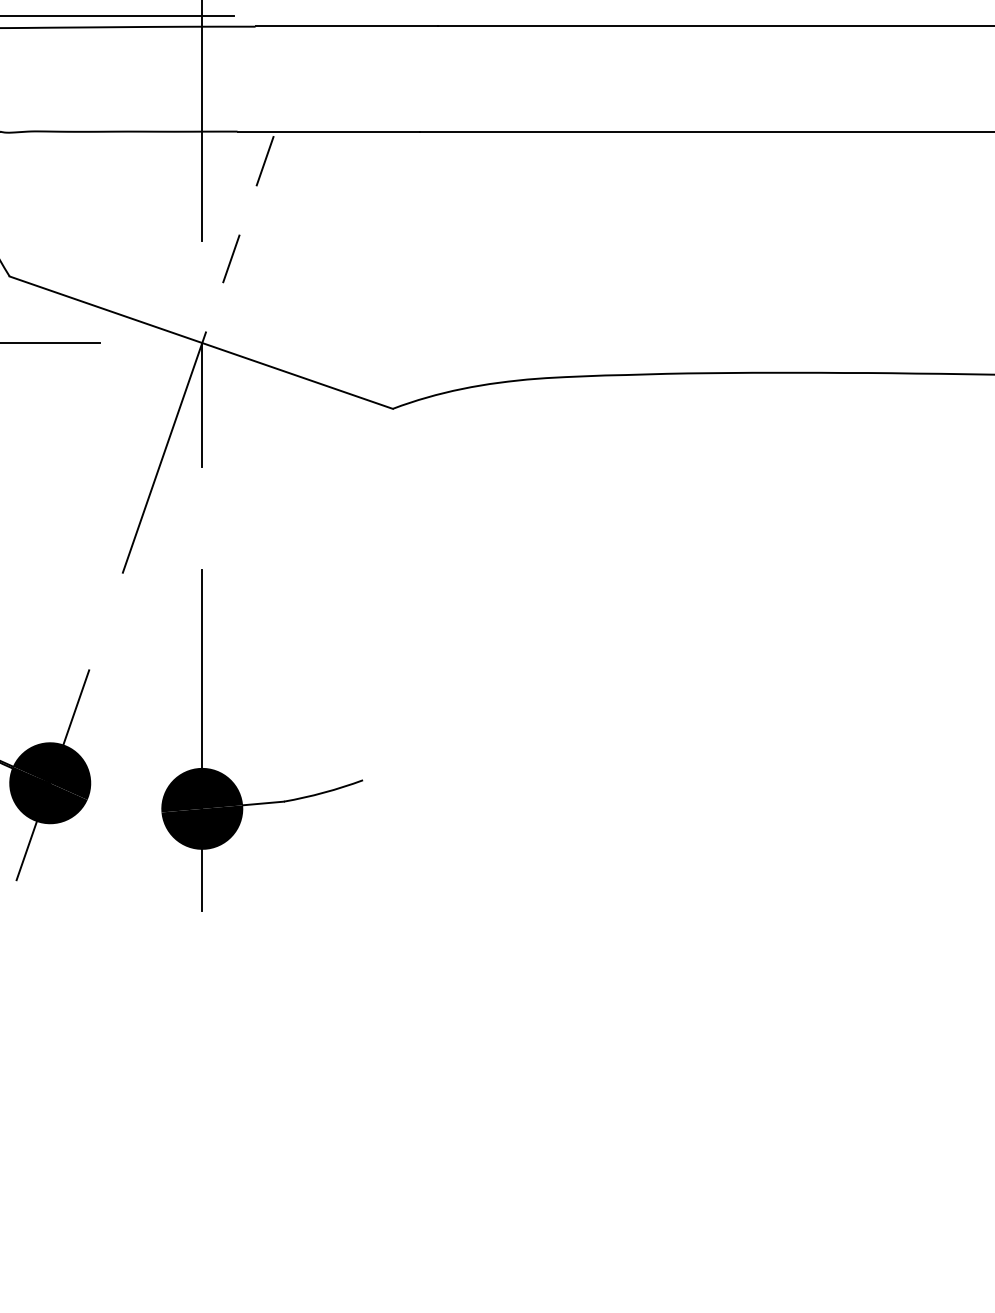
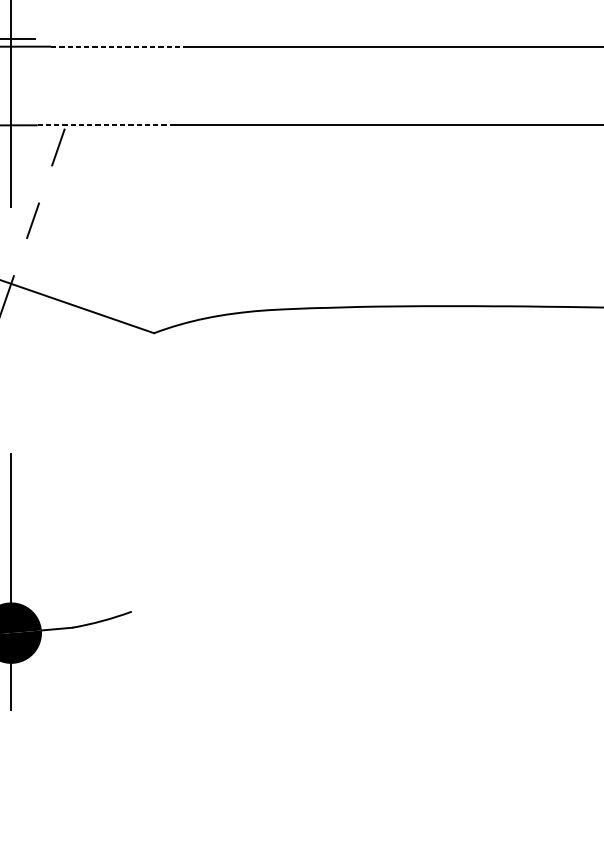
line: (347, 26) -> (120, 46), solid -> dashed
line: (329, 131) -> (106, 125), solid -> dashed
line: (202, 405) -> (11, 330), removed

